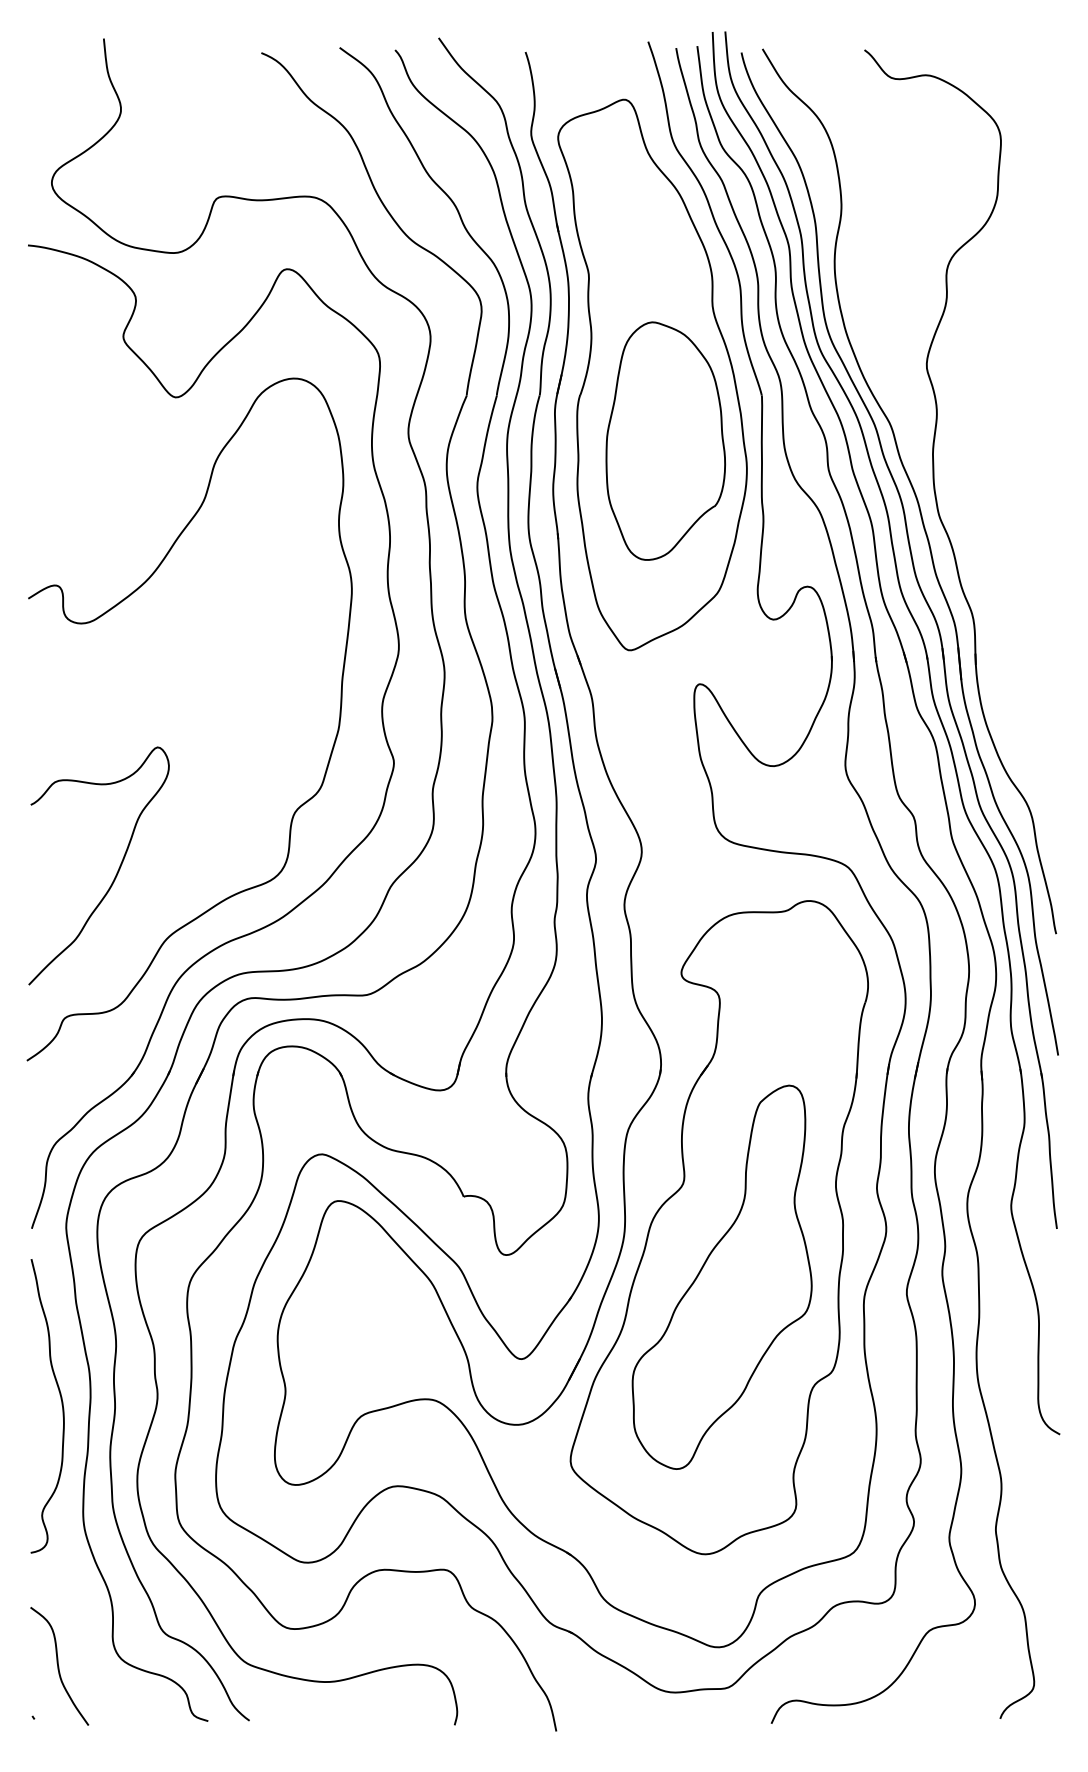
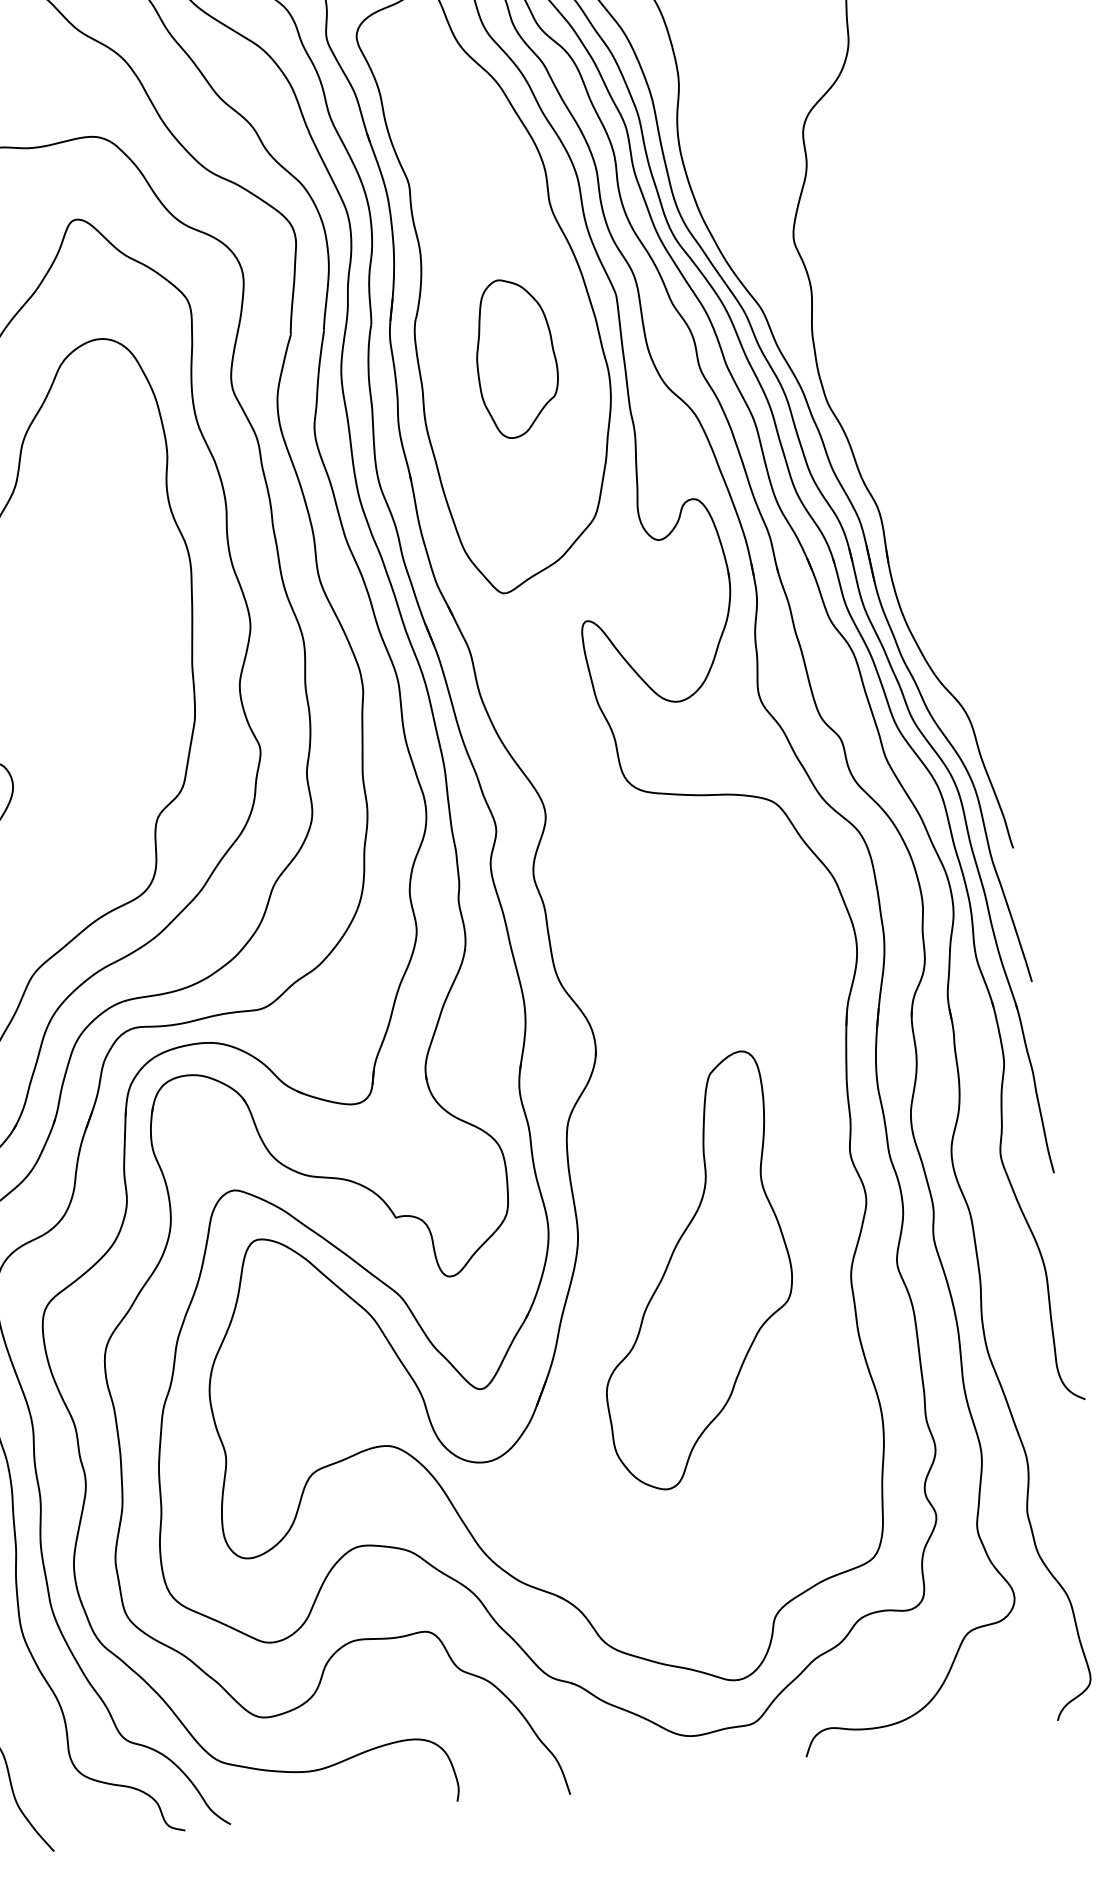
part: (665, 440) -> (515, 357), size x0.6
part: (718, 1227) -> (680, 1217), removed

